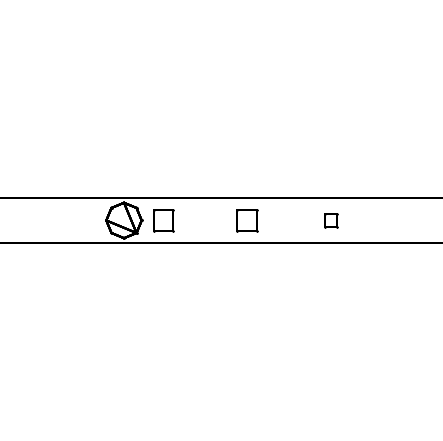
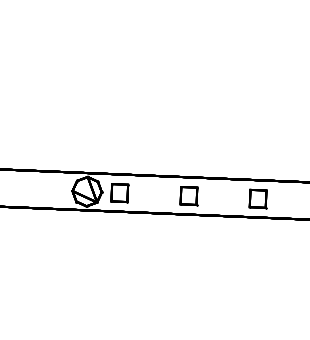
part: (330, 220) -> (257, 198), size x1.67

